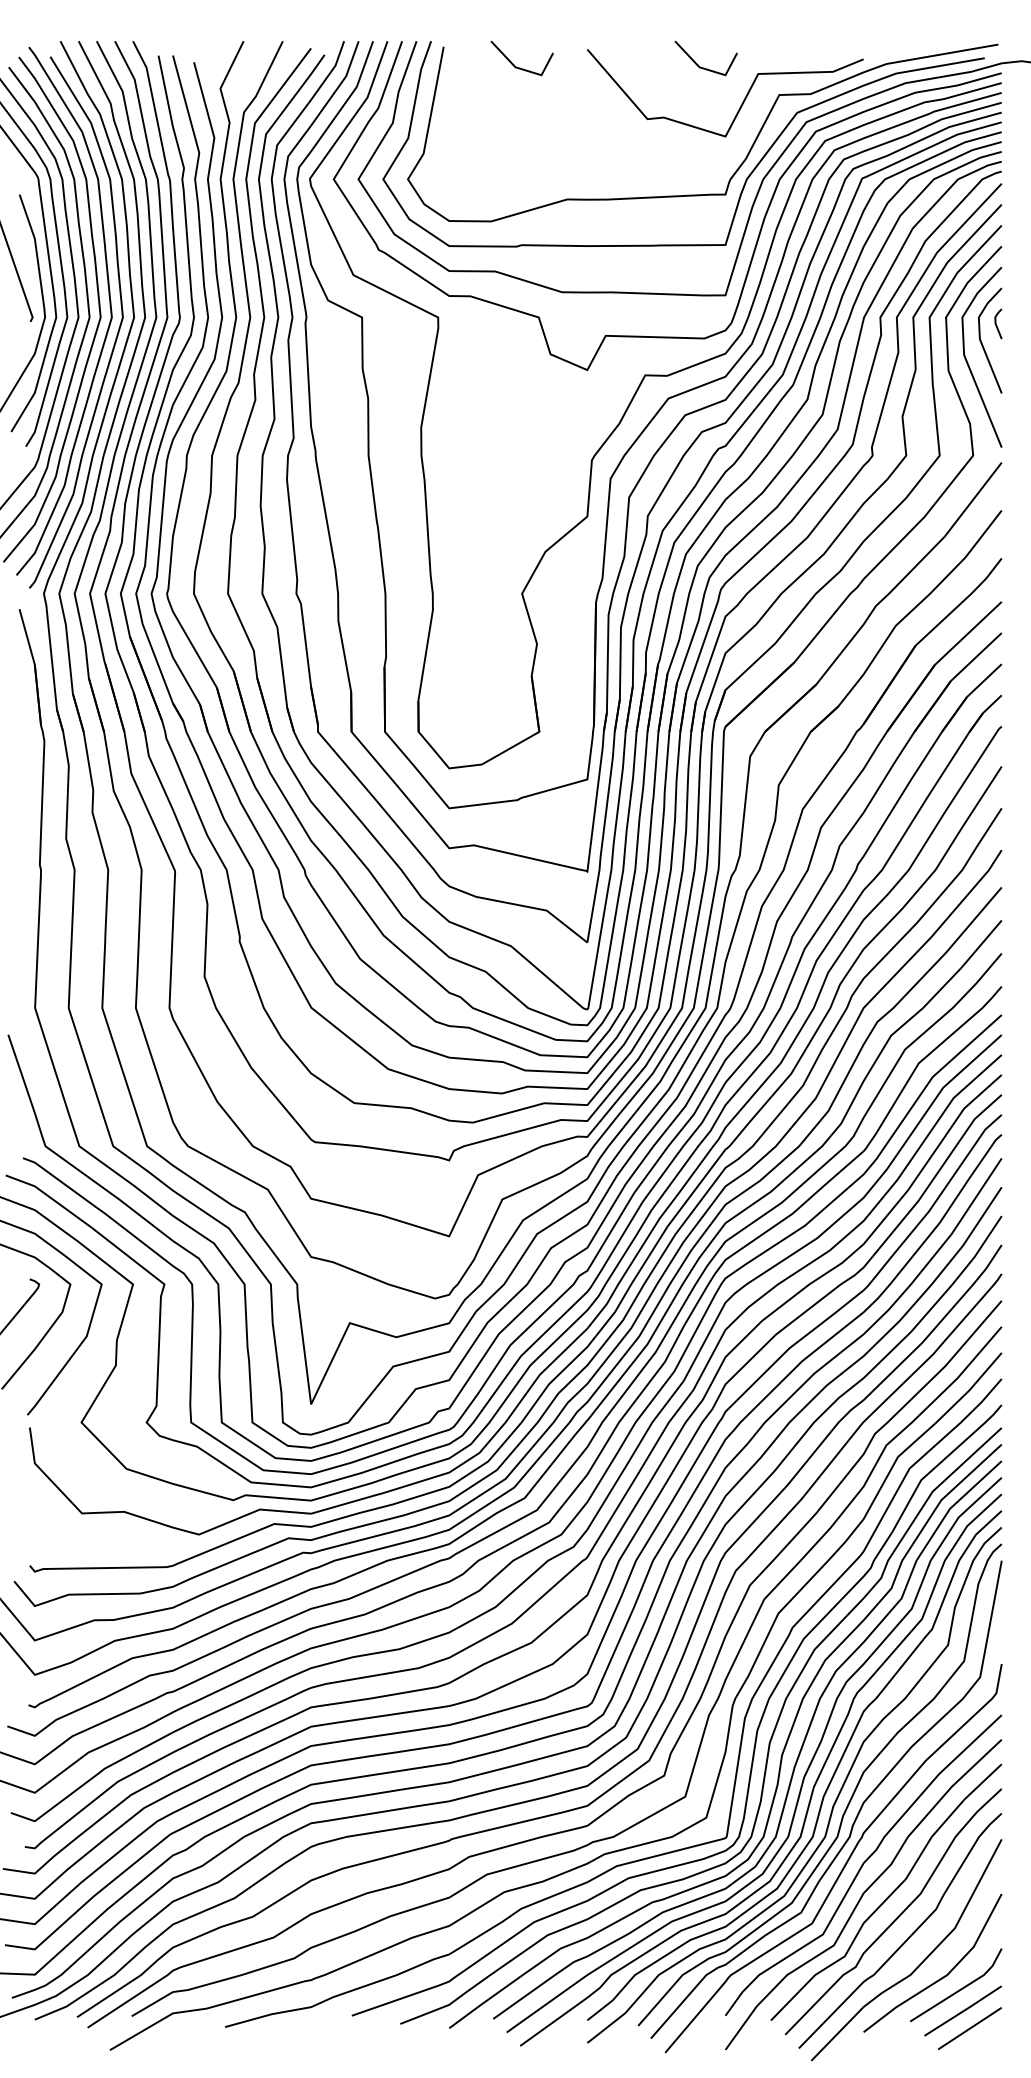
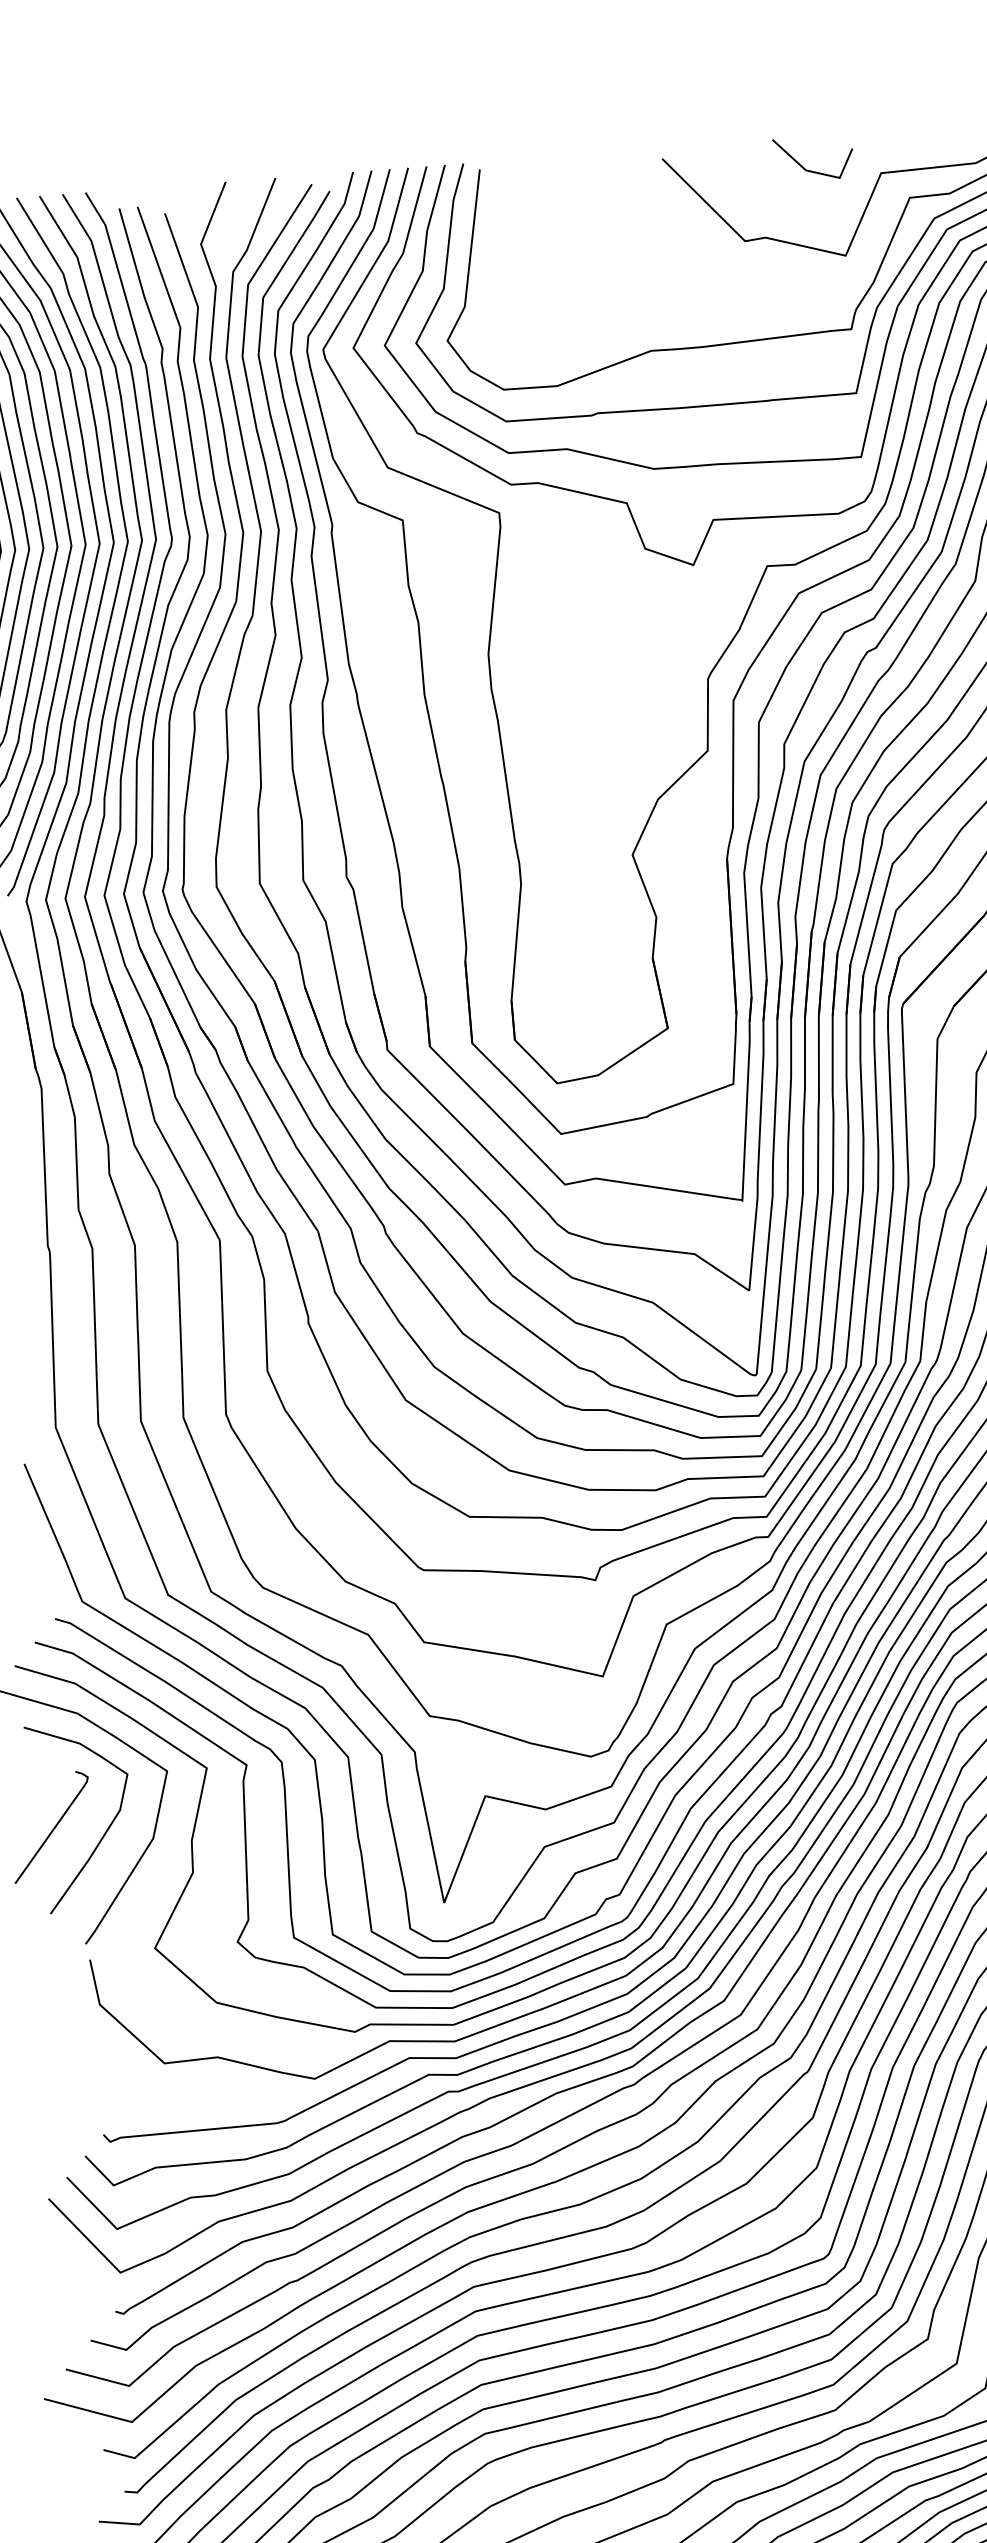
line: (517, 66) -> (575, 187), removed

